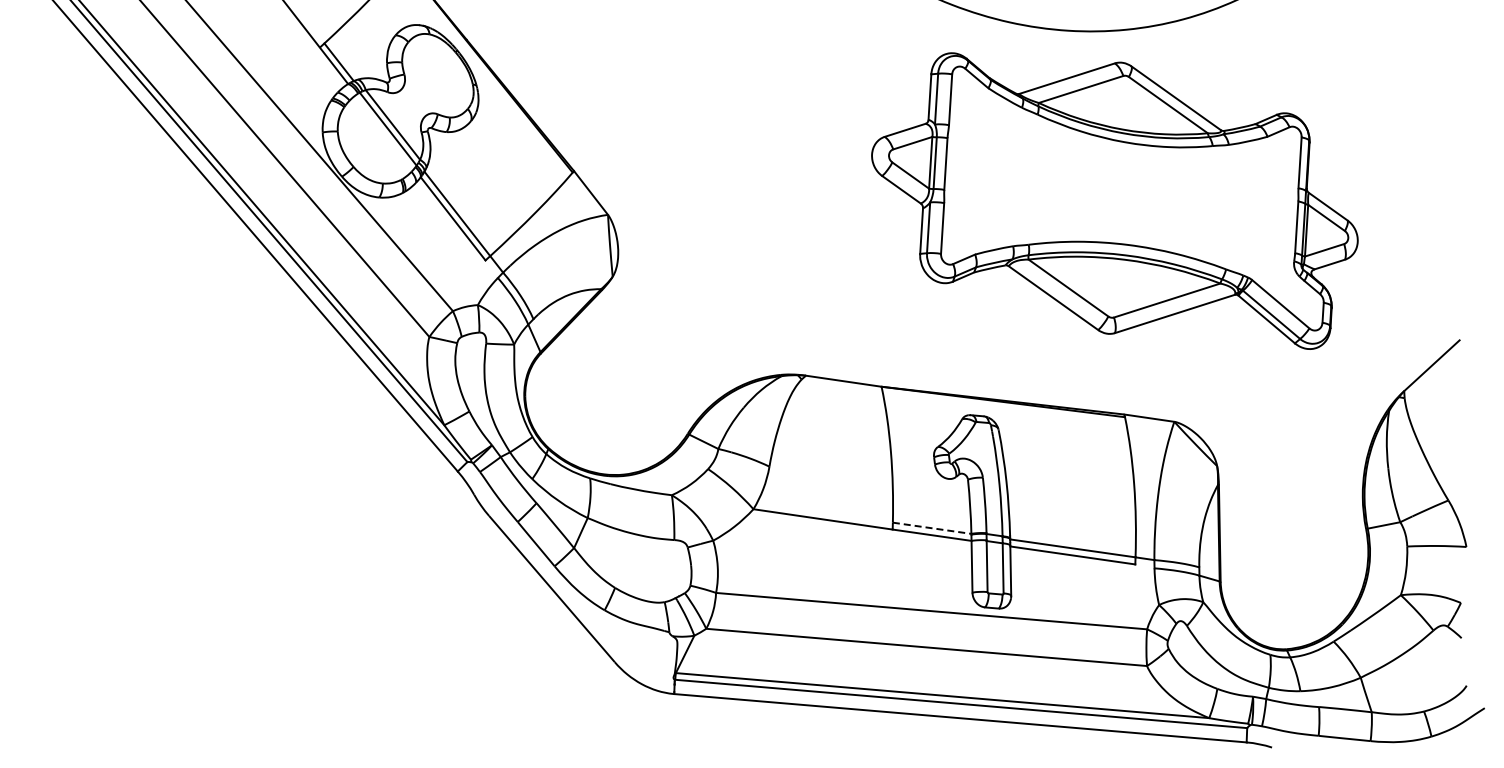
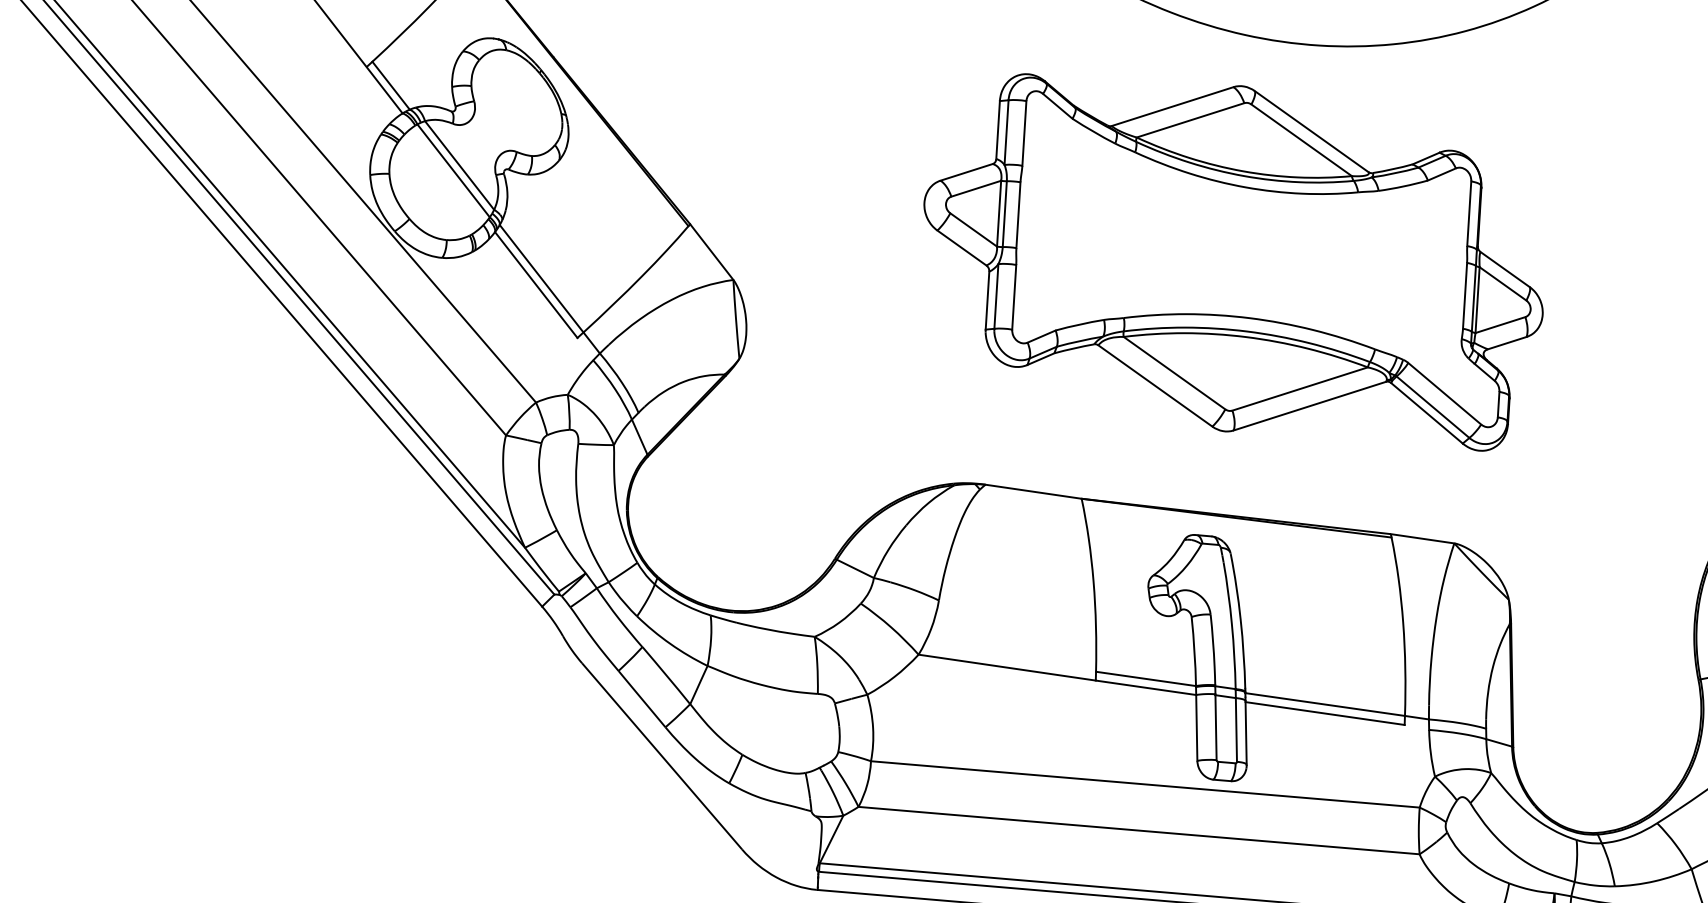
part: (1114, 200) -> (1233, 261), moved
line: (932, 528) -> (1146, 679), dashed -> solid

